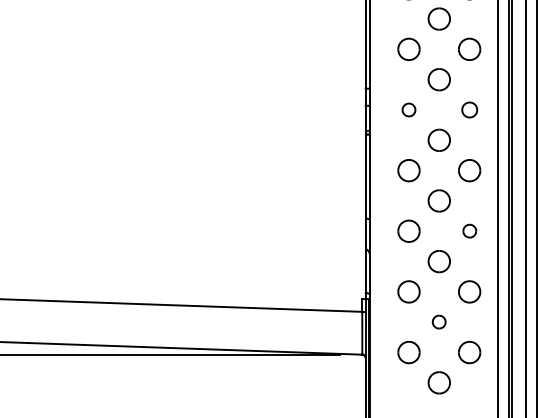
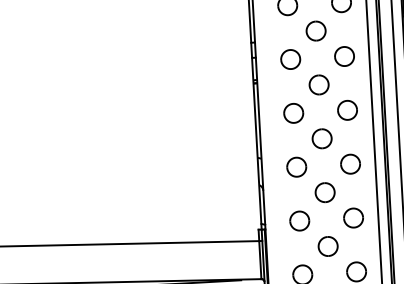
part: (408, 109) -> (290, 59), size x1.67
part: (469, 109) -> (344, 56), size x1.43
part: (469, 230) -> (350, 163), size x1.67
part: (438, 321) -> (327, 245), size x1.67

